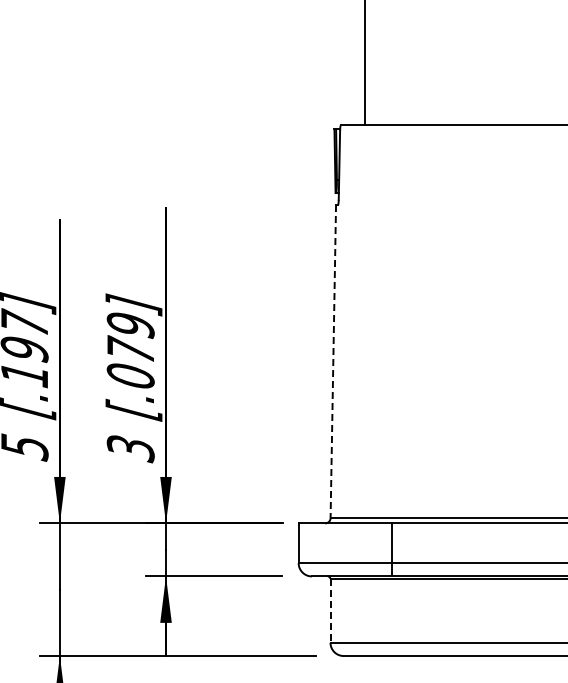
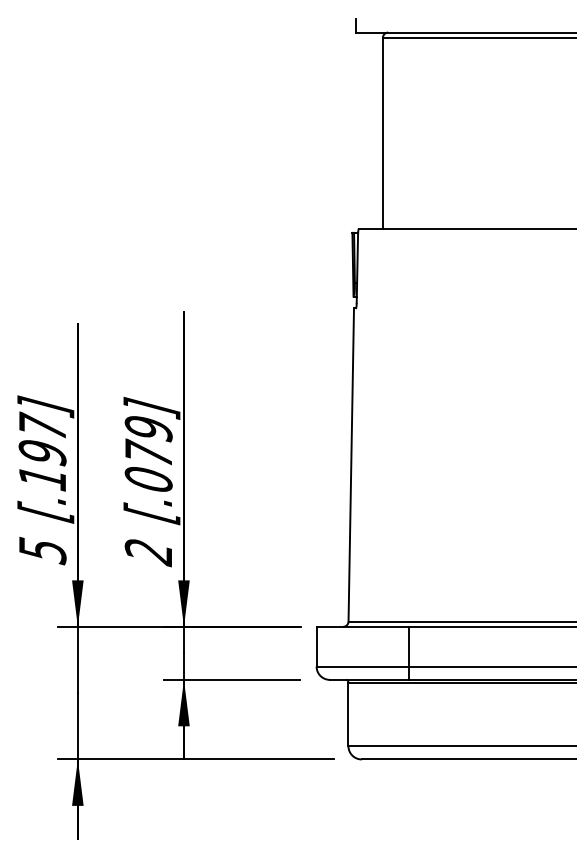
line: (333, 362) -> (351, 465), dashed -> solid
text: (130, 449) -> (148, 552), 3 -> 2
line: (330, 611) -> (348, 714), dashed -> solid

